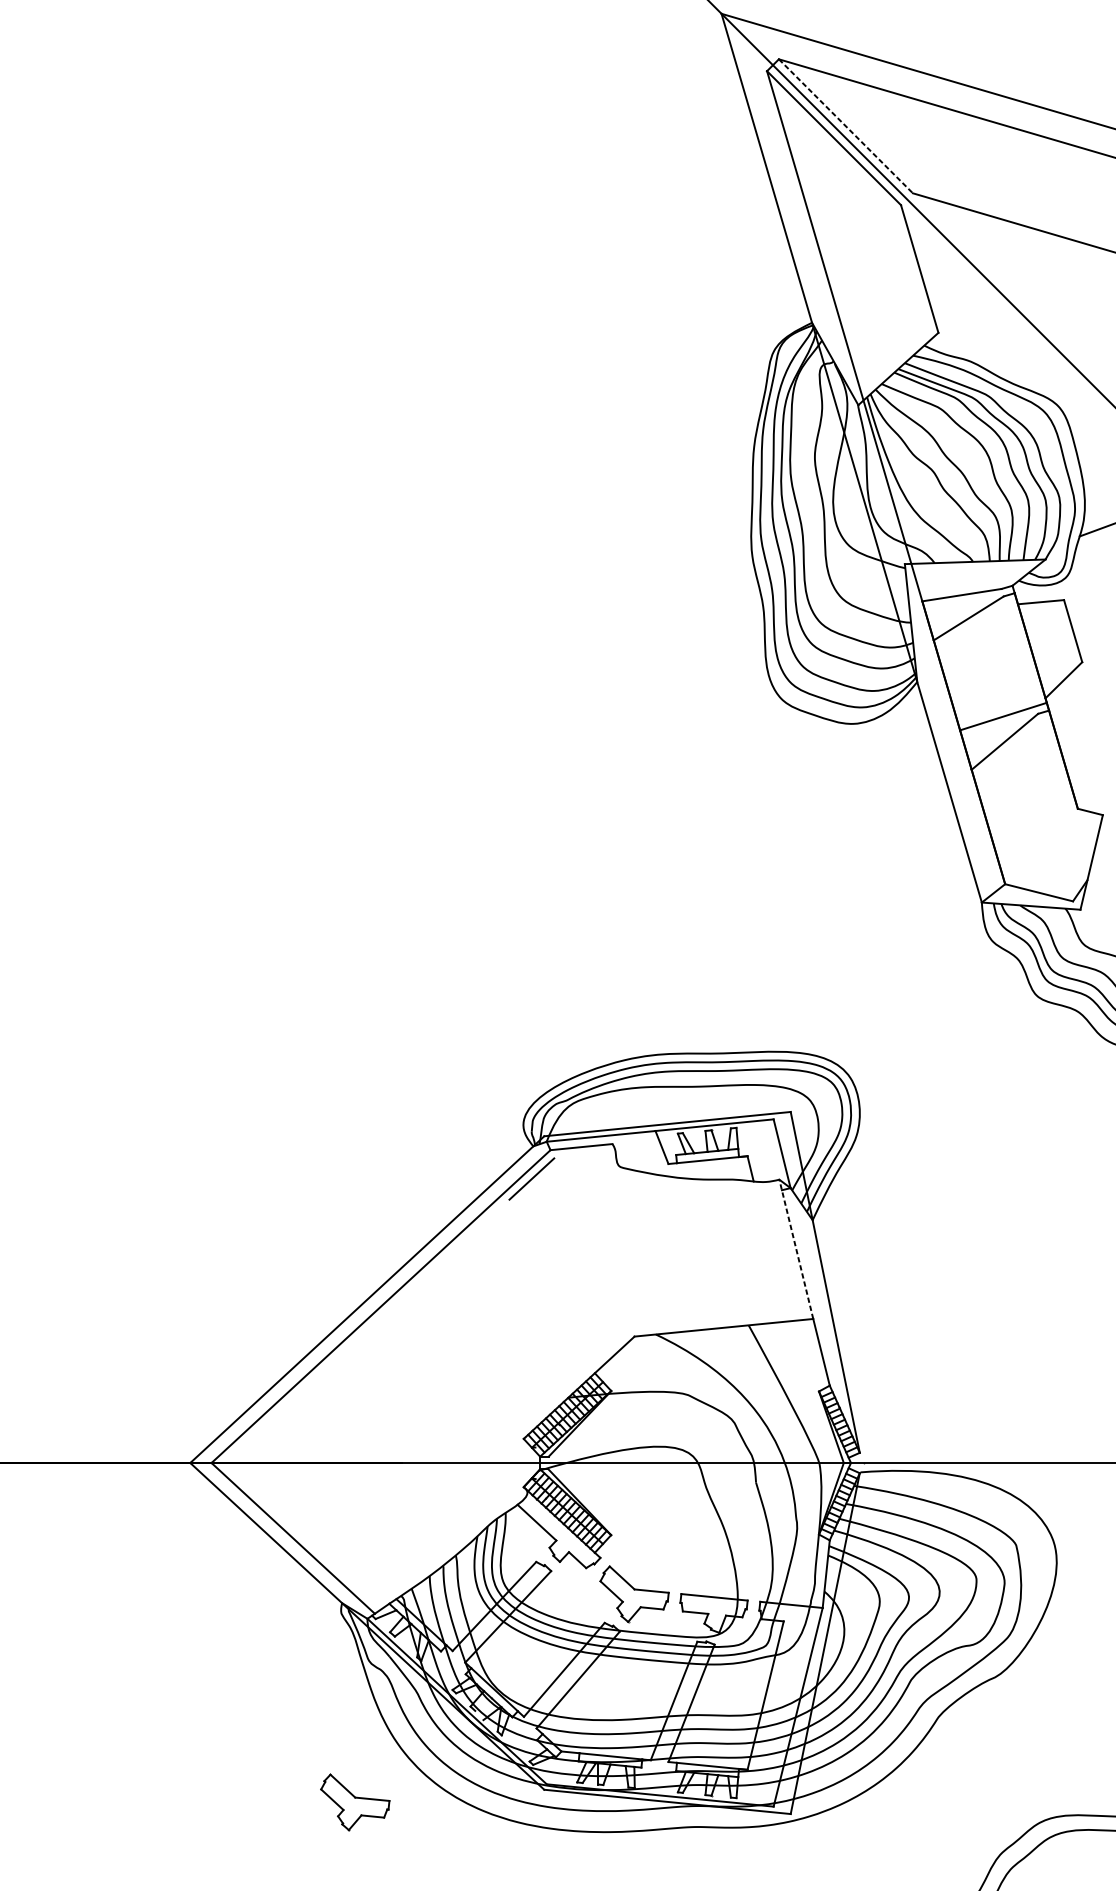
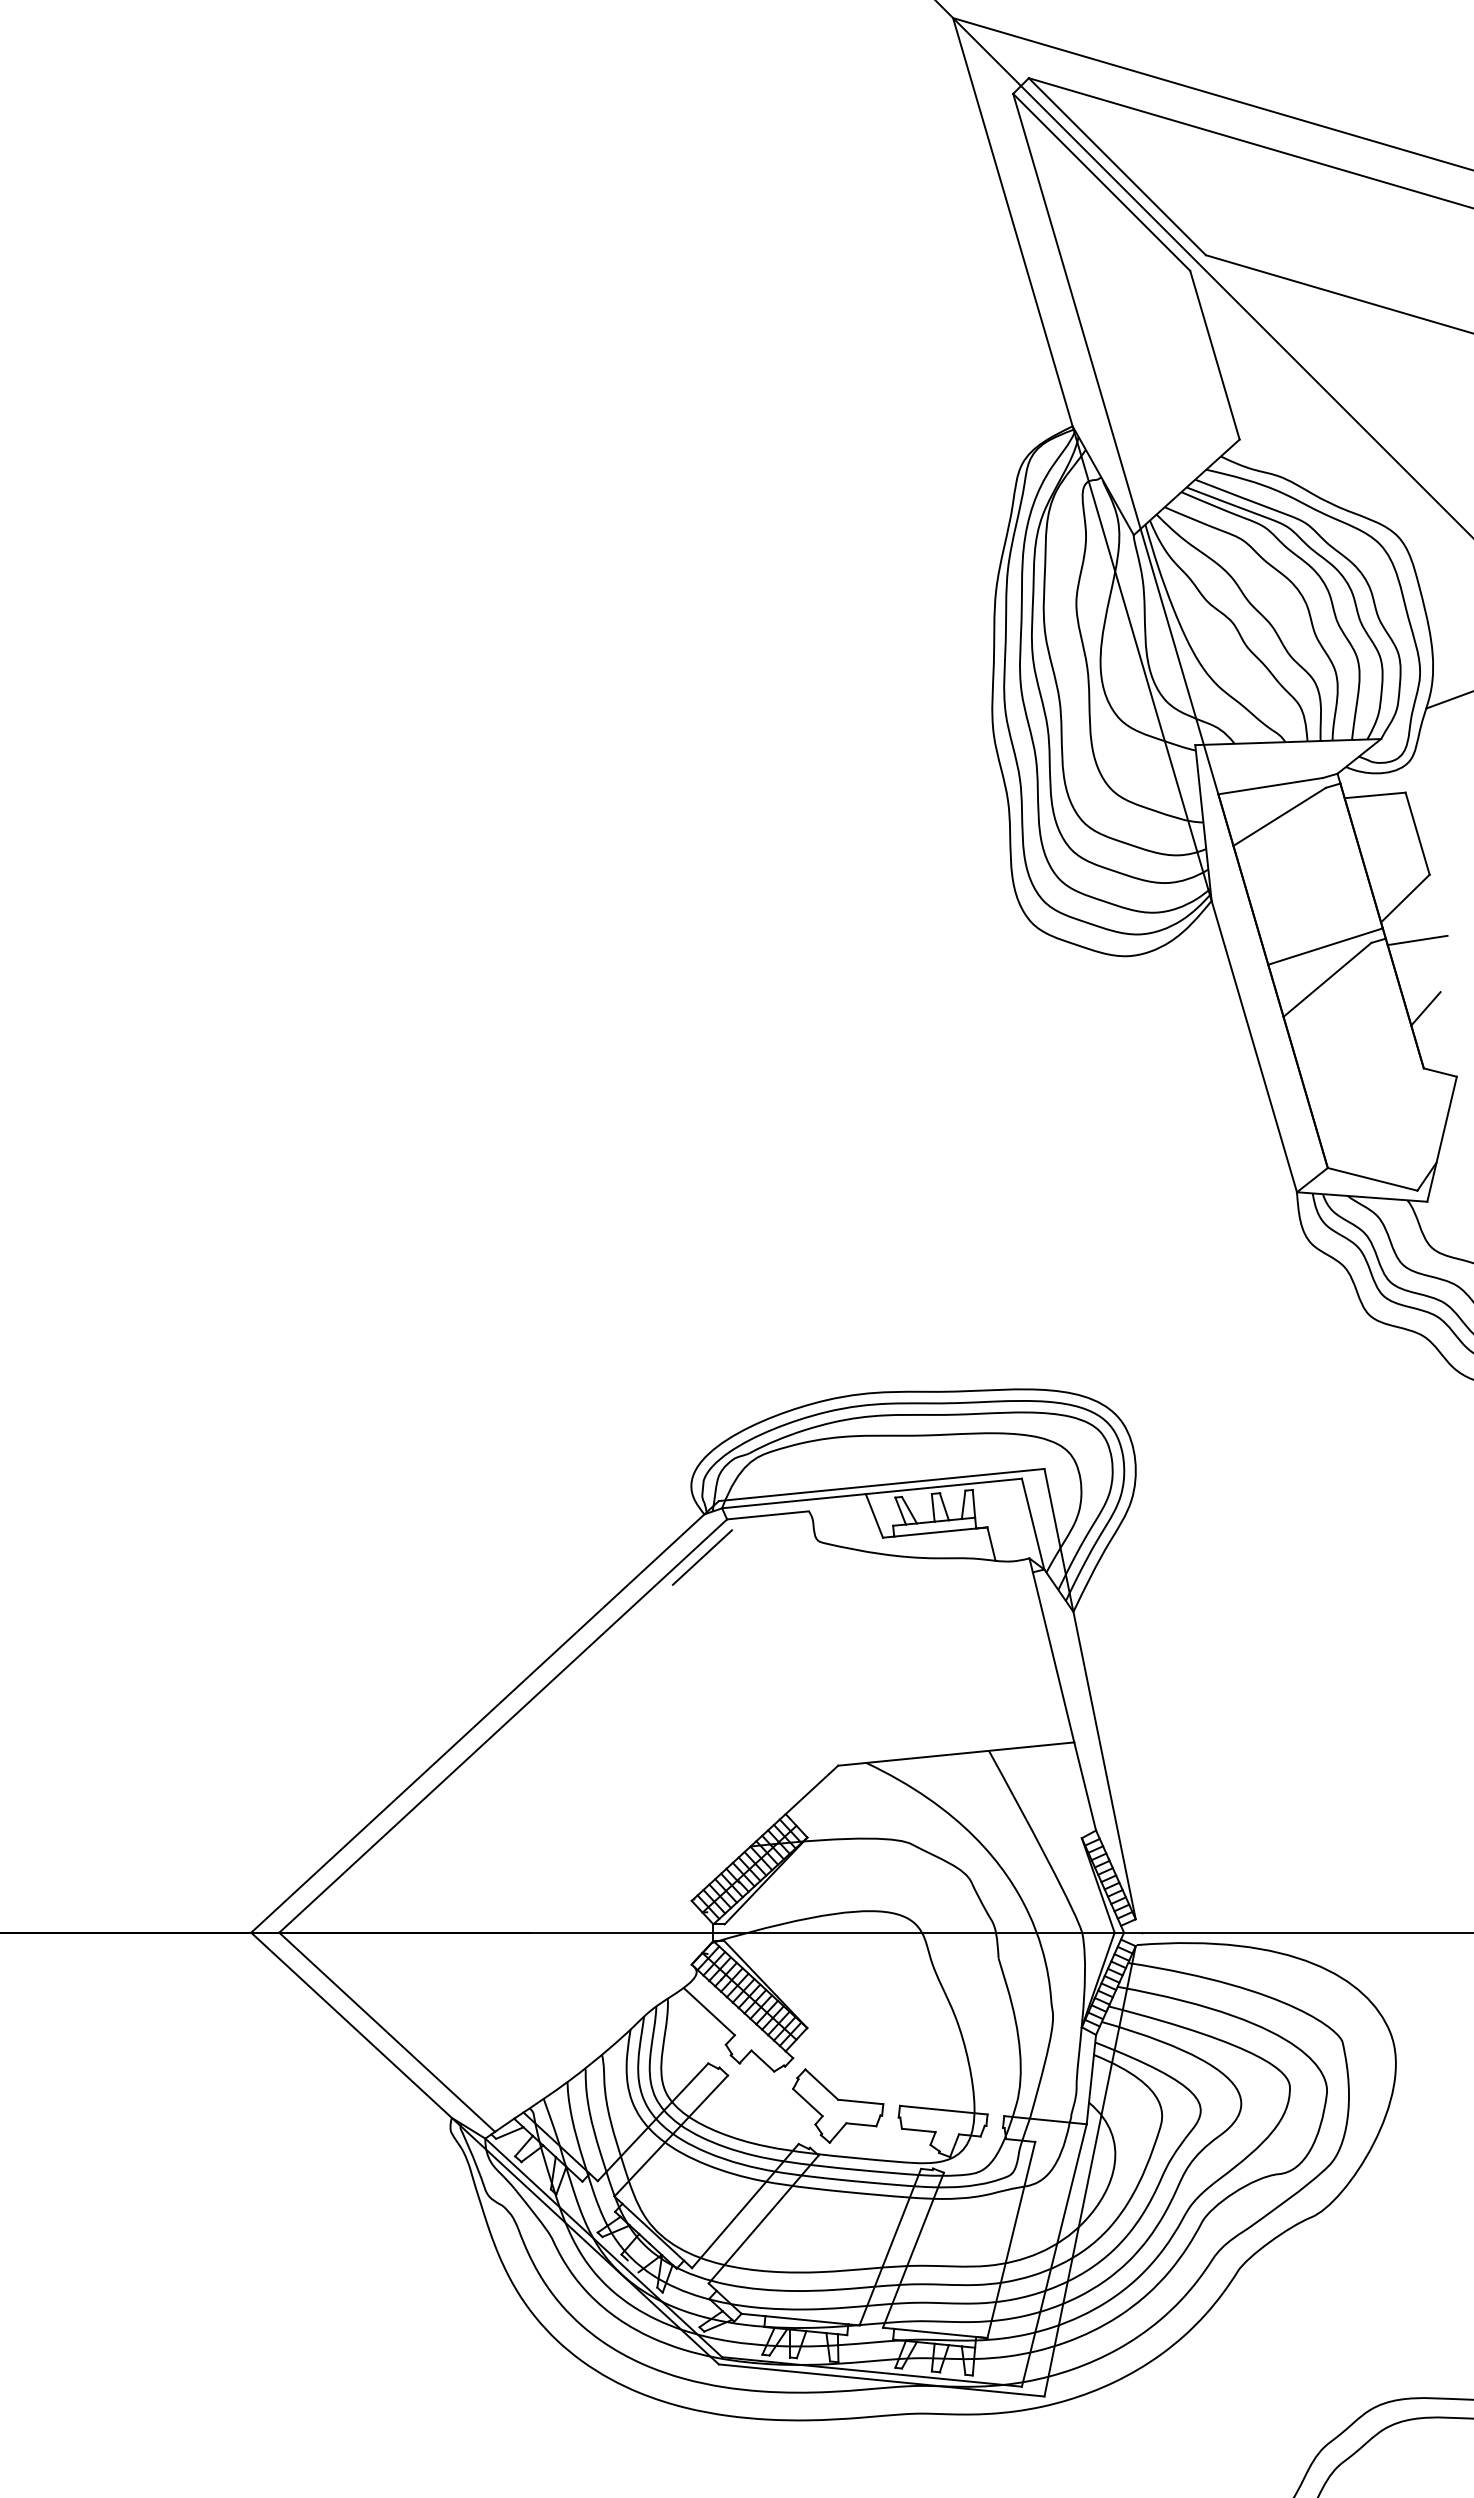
line: (846, 126) -> (1117, 167), dashed -> solid
line: (1073, 711) -> (1417, 940), added
line: (1079, 763) -> (1425, 1008), added
line: (796, 1249) -> (1051, 1650), dashed -> solid
part: (355, 1801) -> (469, 2380), removed

